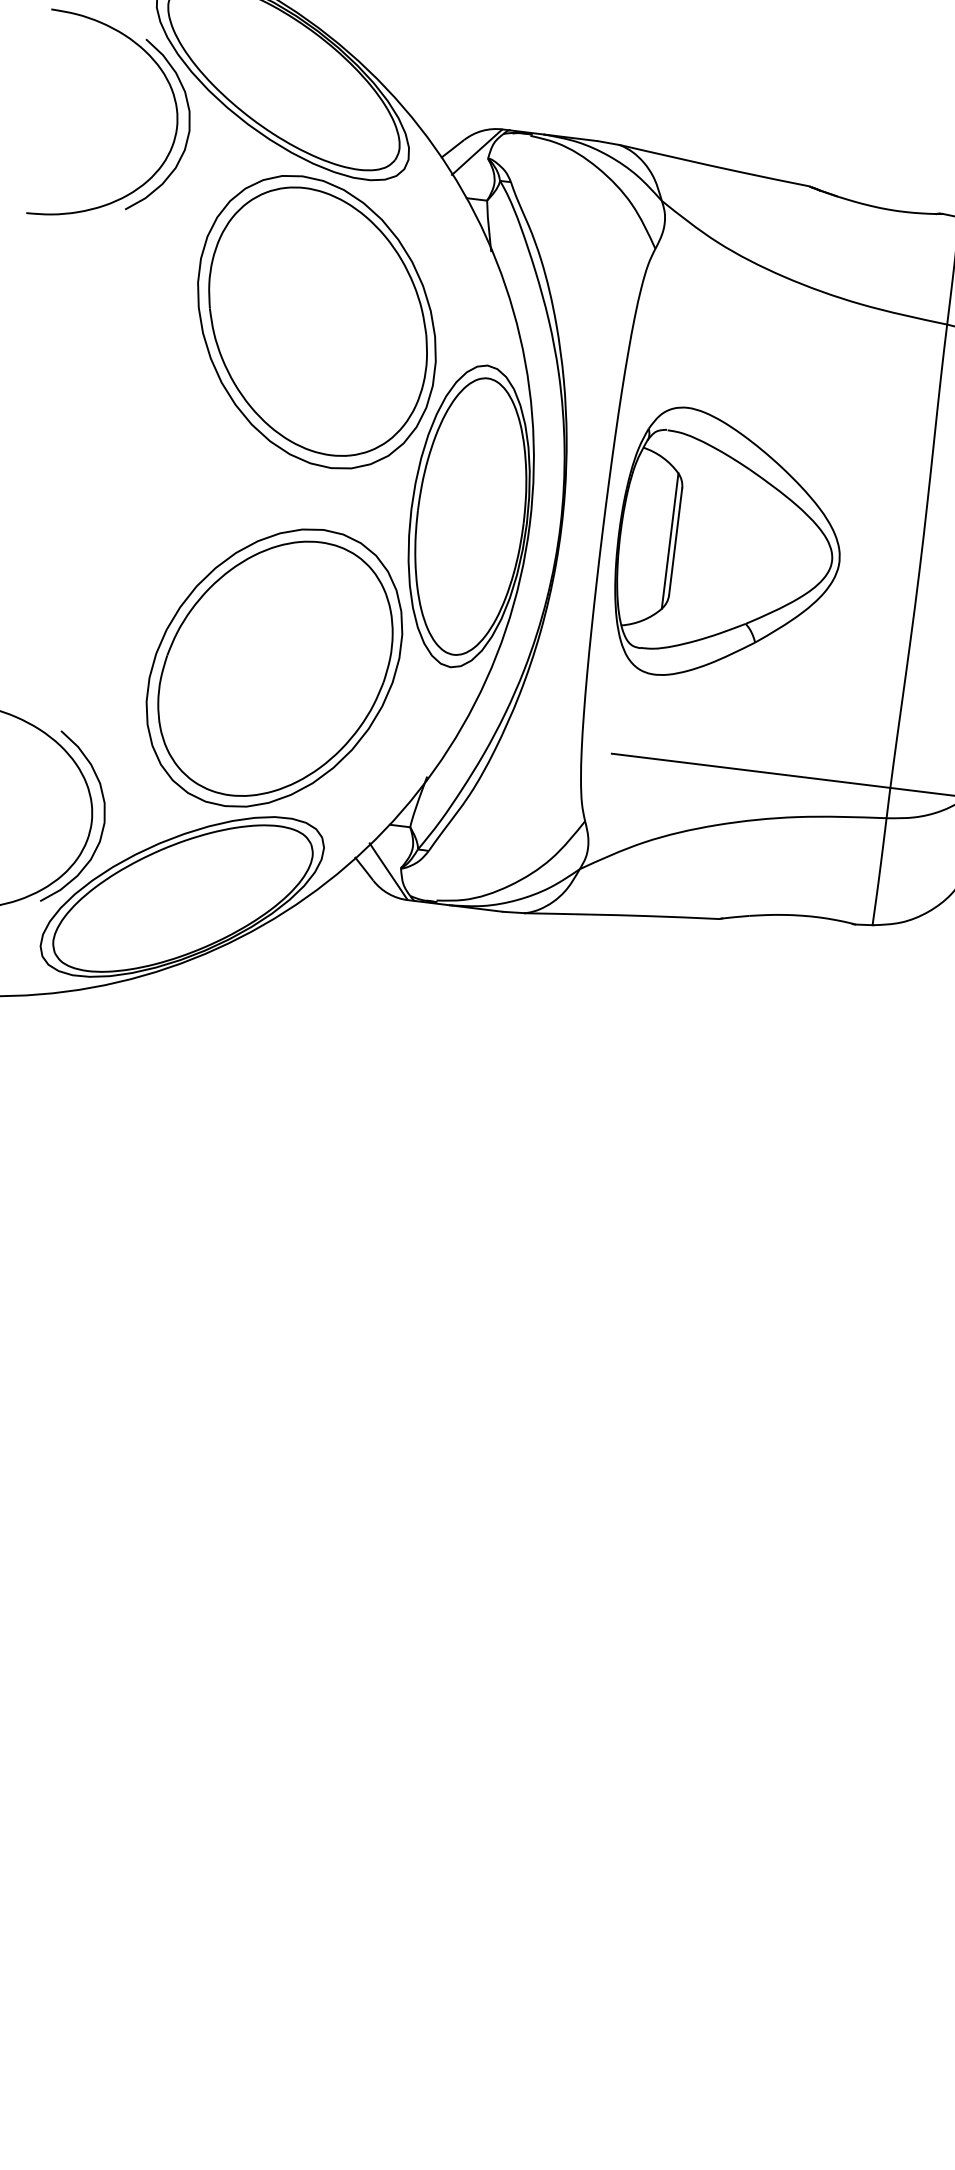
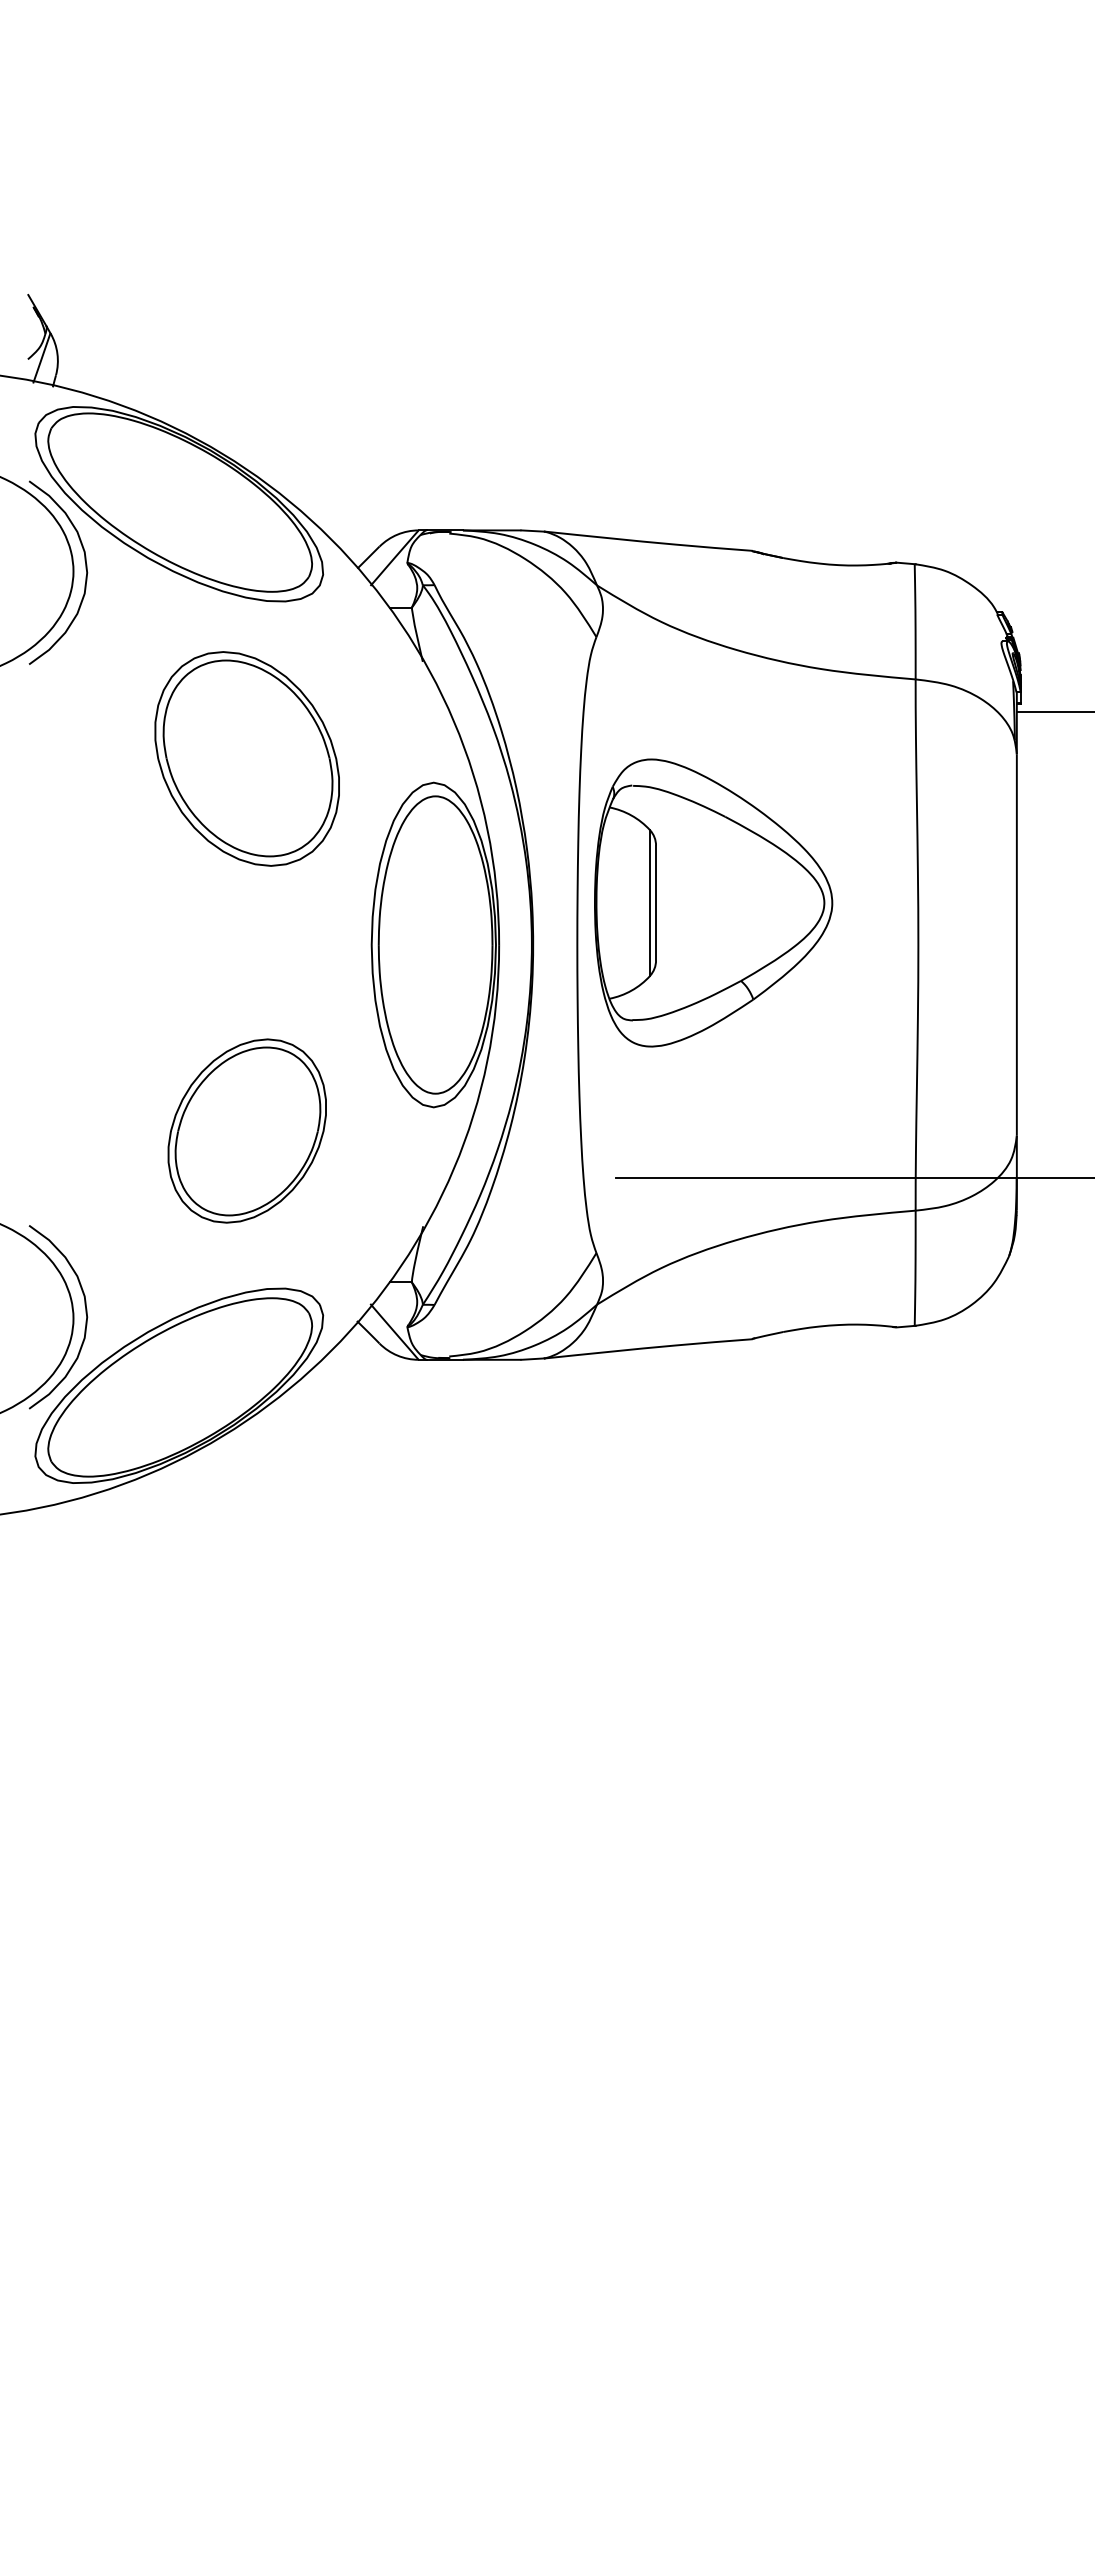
part: (317, 321) -> (247, 758), size x0.7
part: (729, 547) -> (713, 902), moved
part: (274, 667) -> (247, 1130), size x0.6

